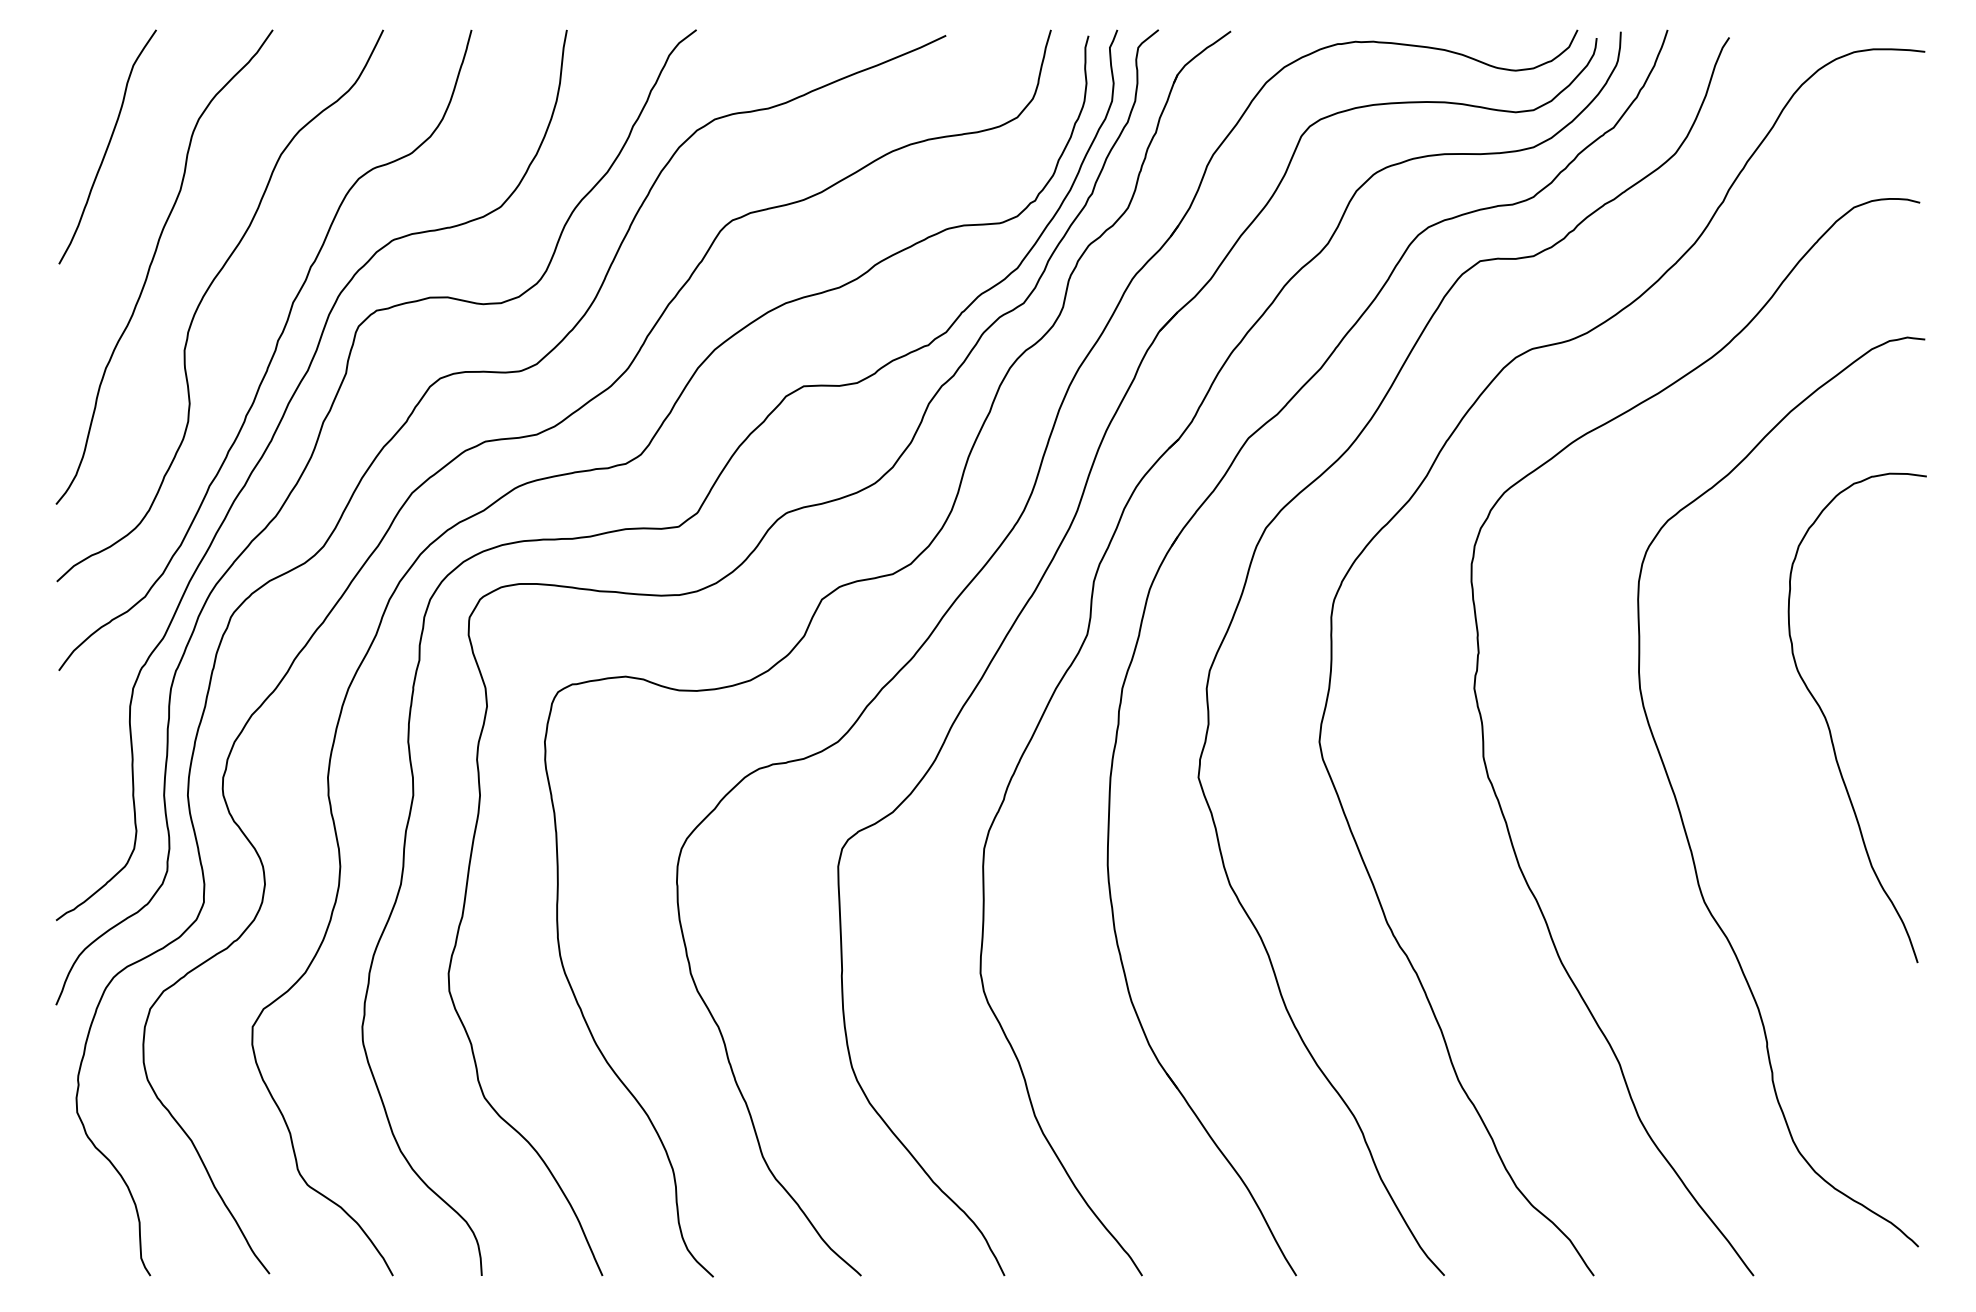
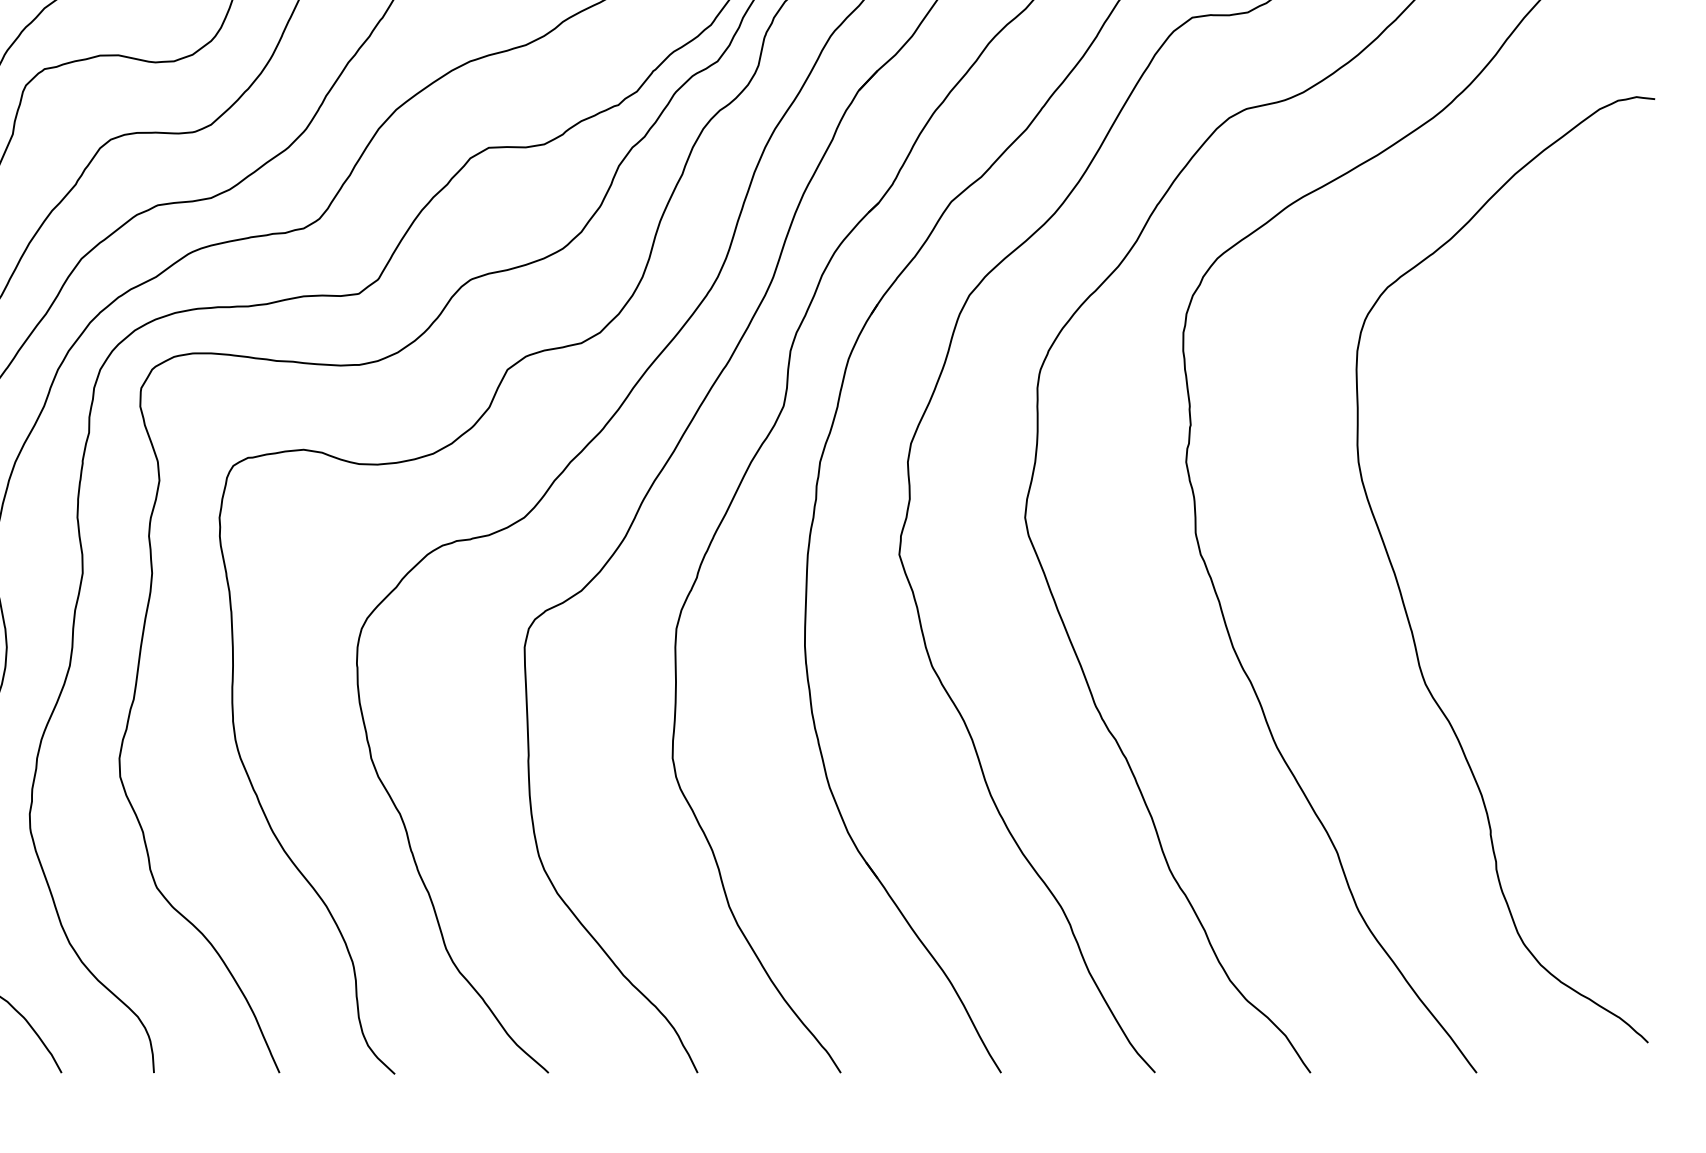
curve: (1829, 726) -> (1555, 501), removed

